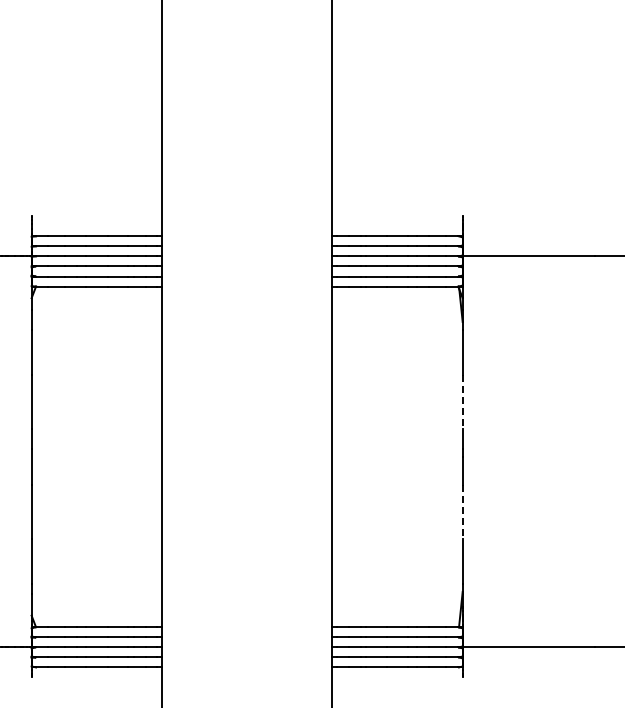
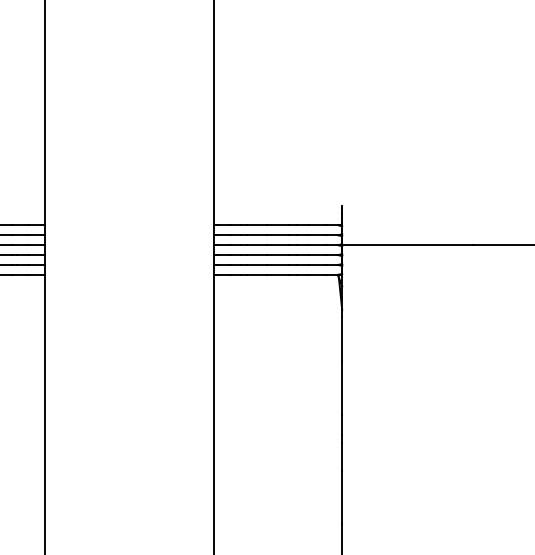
line: (462, 401) -> (342, 388), dashed -> solid
line: (462, 512) -> (342, 498), dashed -> solid

